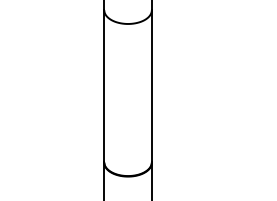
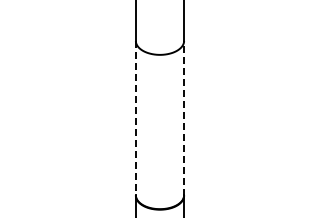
line: (152, 85) -> (184, 117), solid -> dashed
line: (103, 86) -> (135, 118), solid -> dashed

